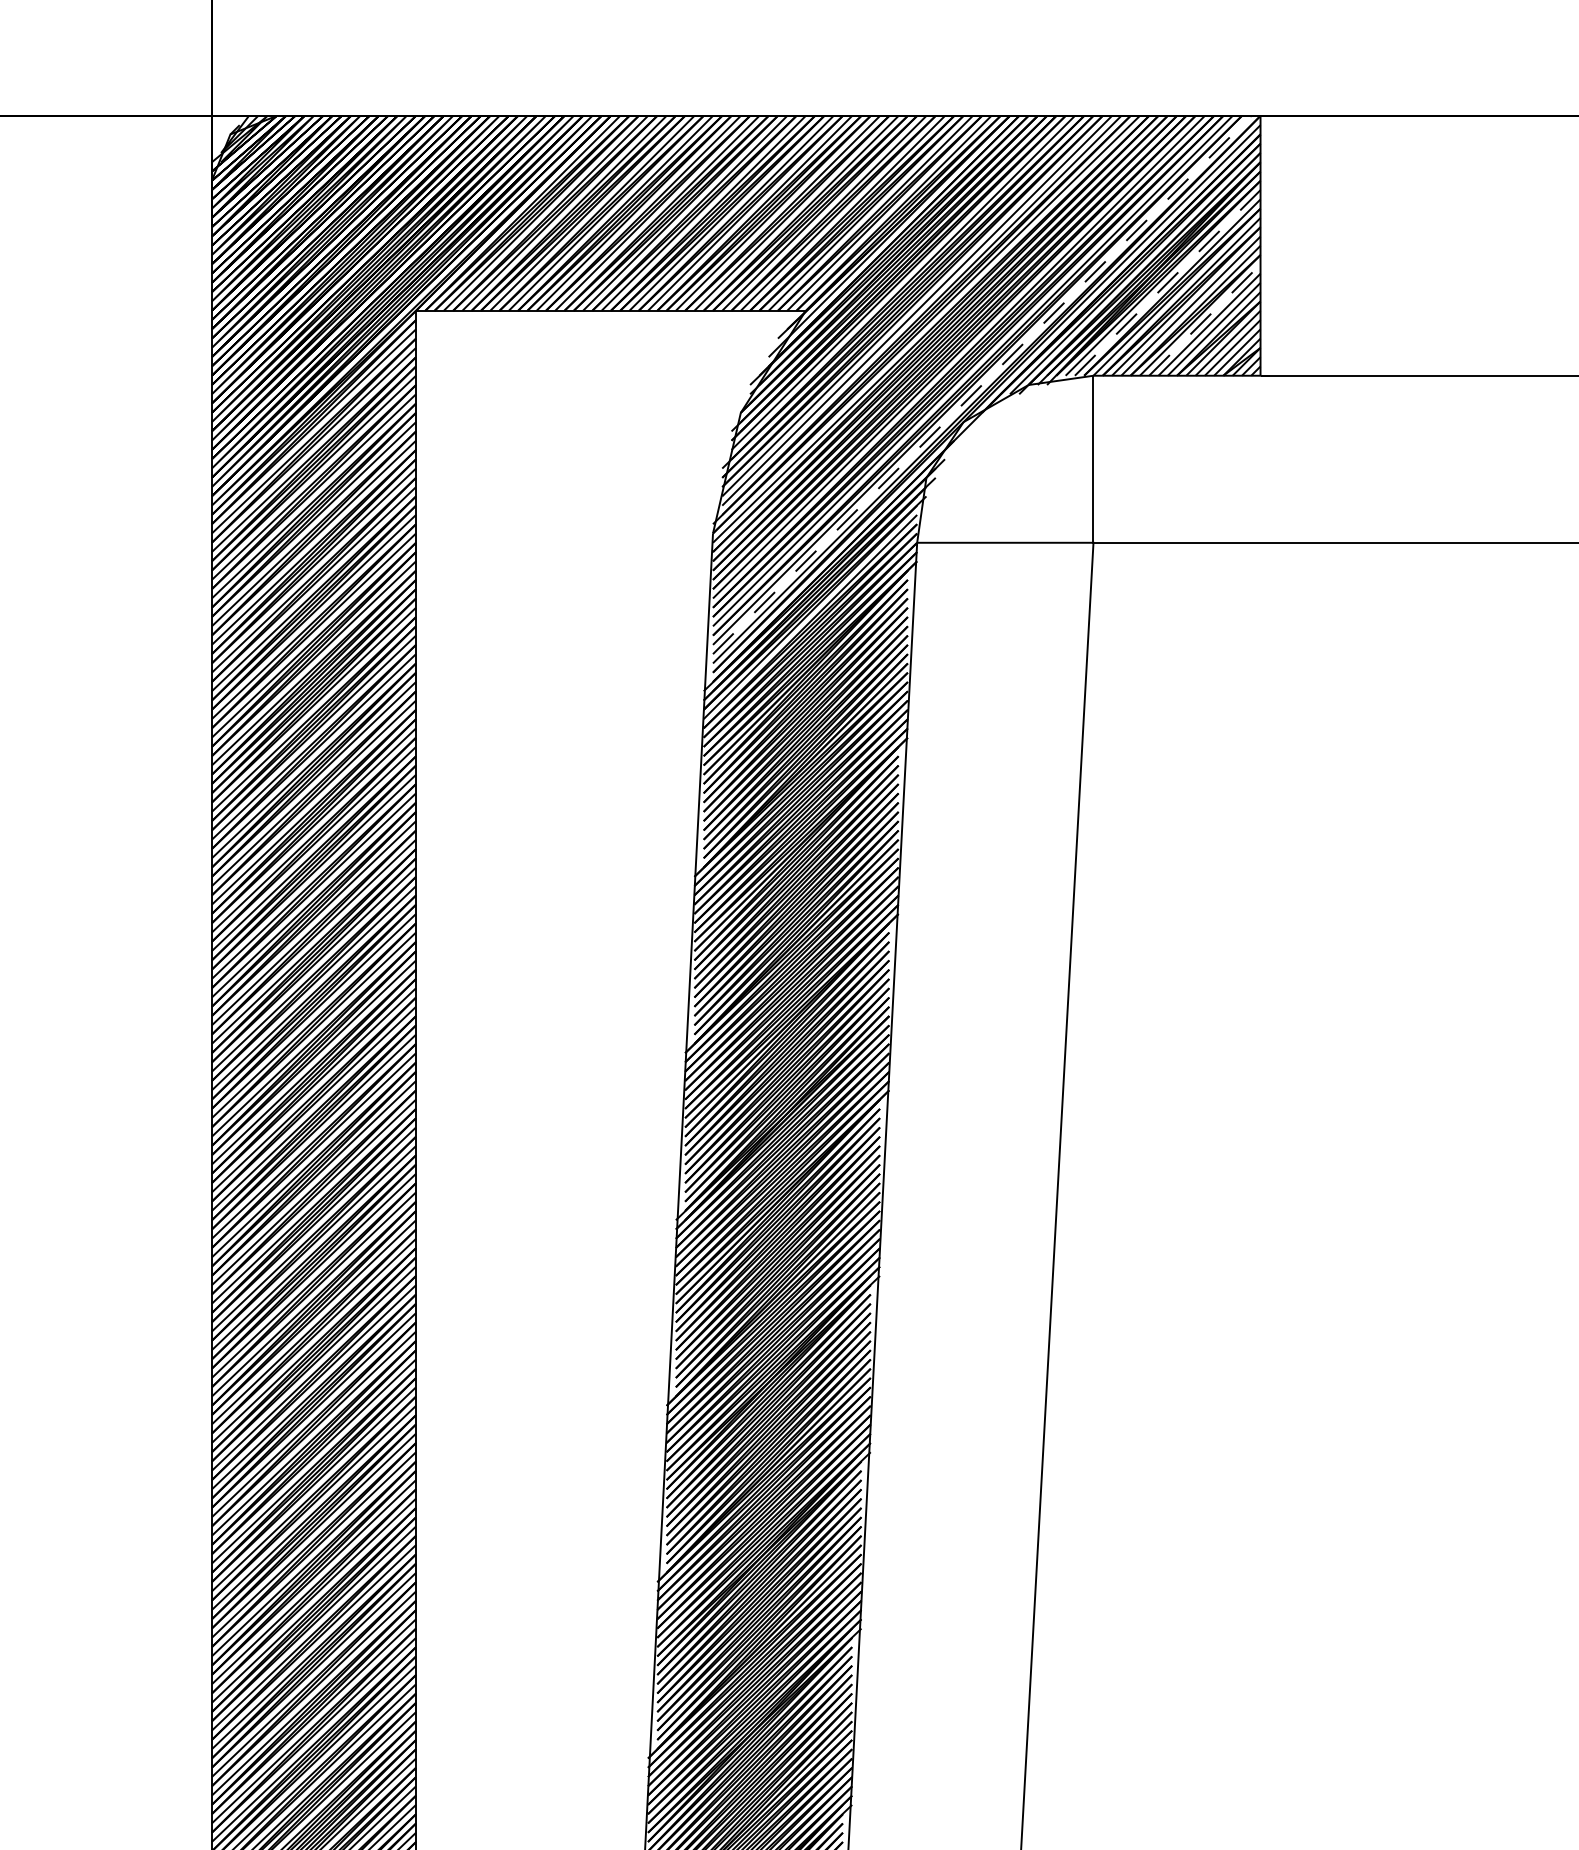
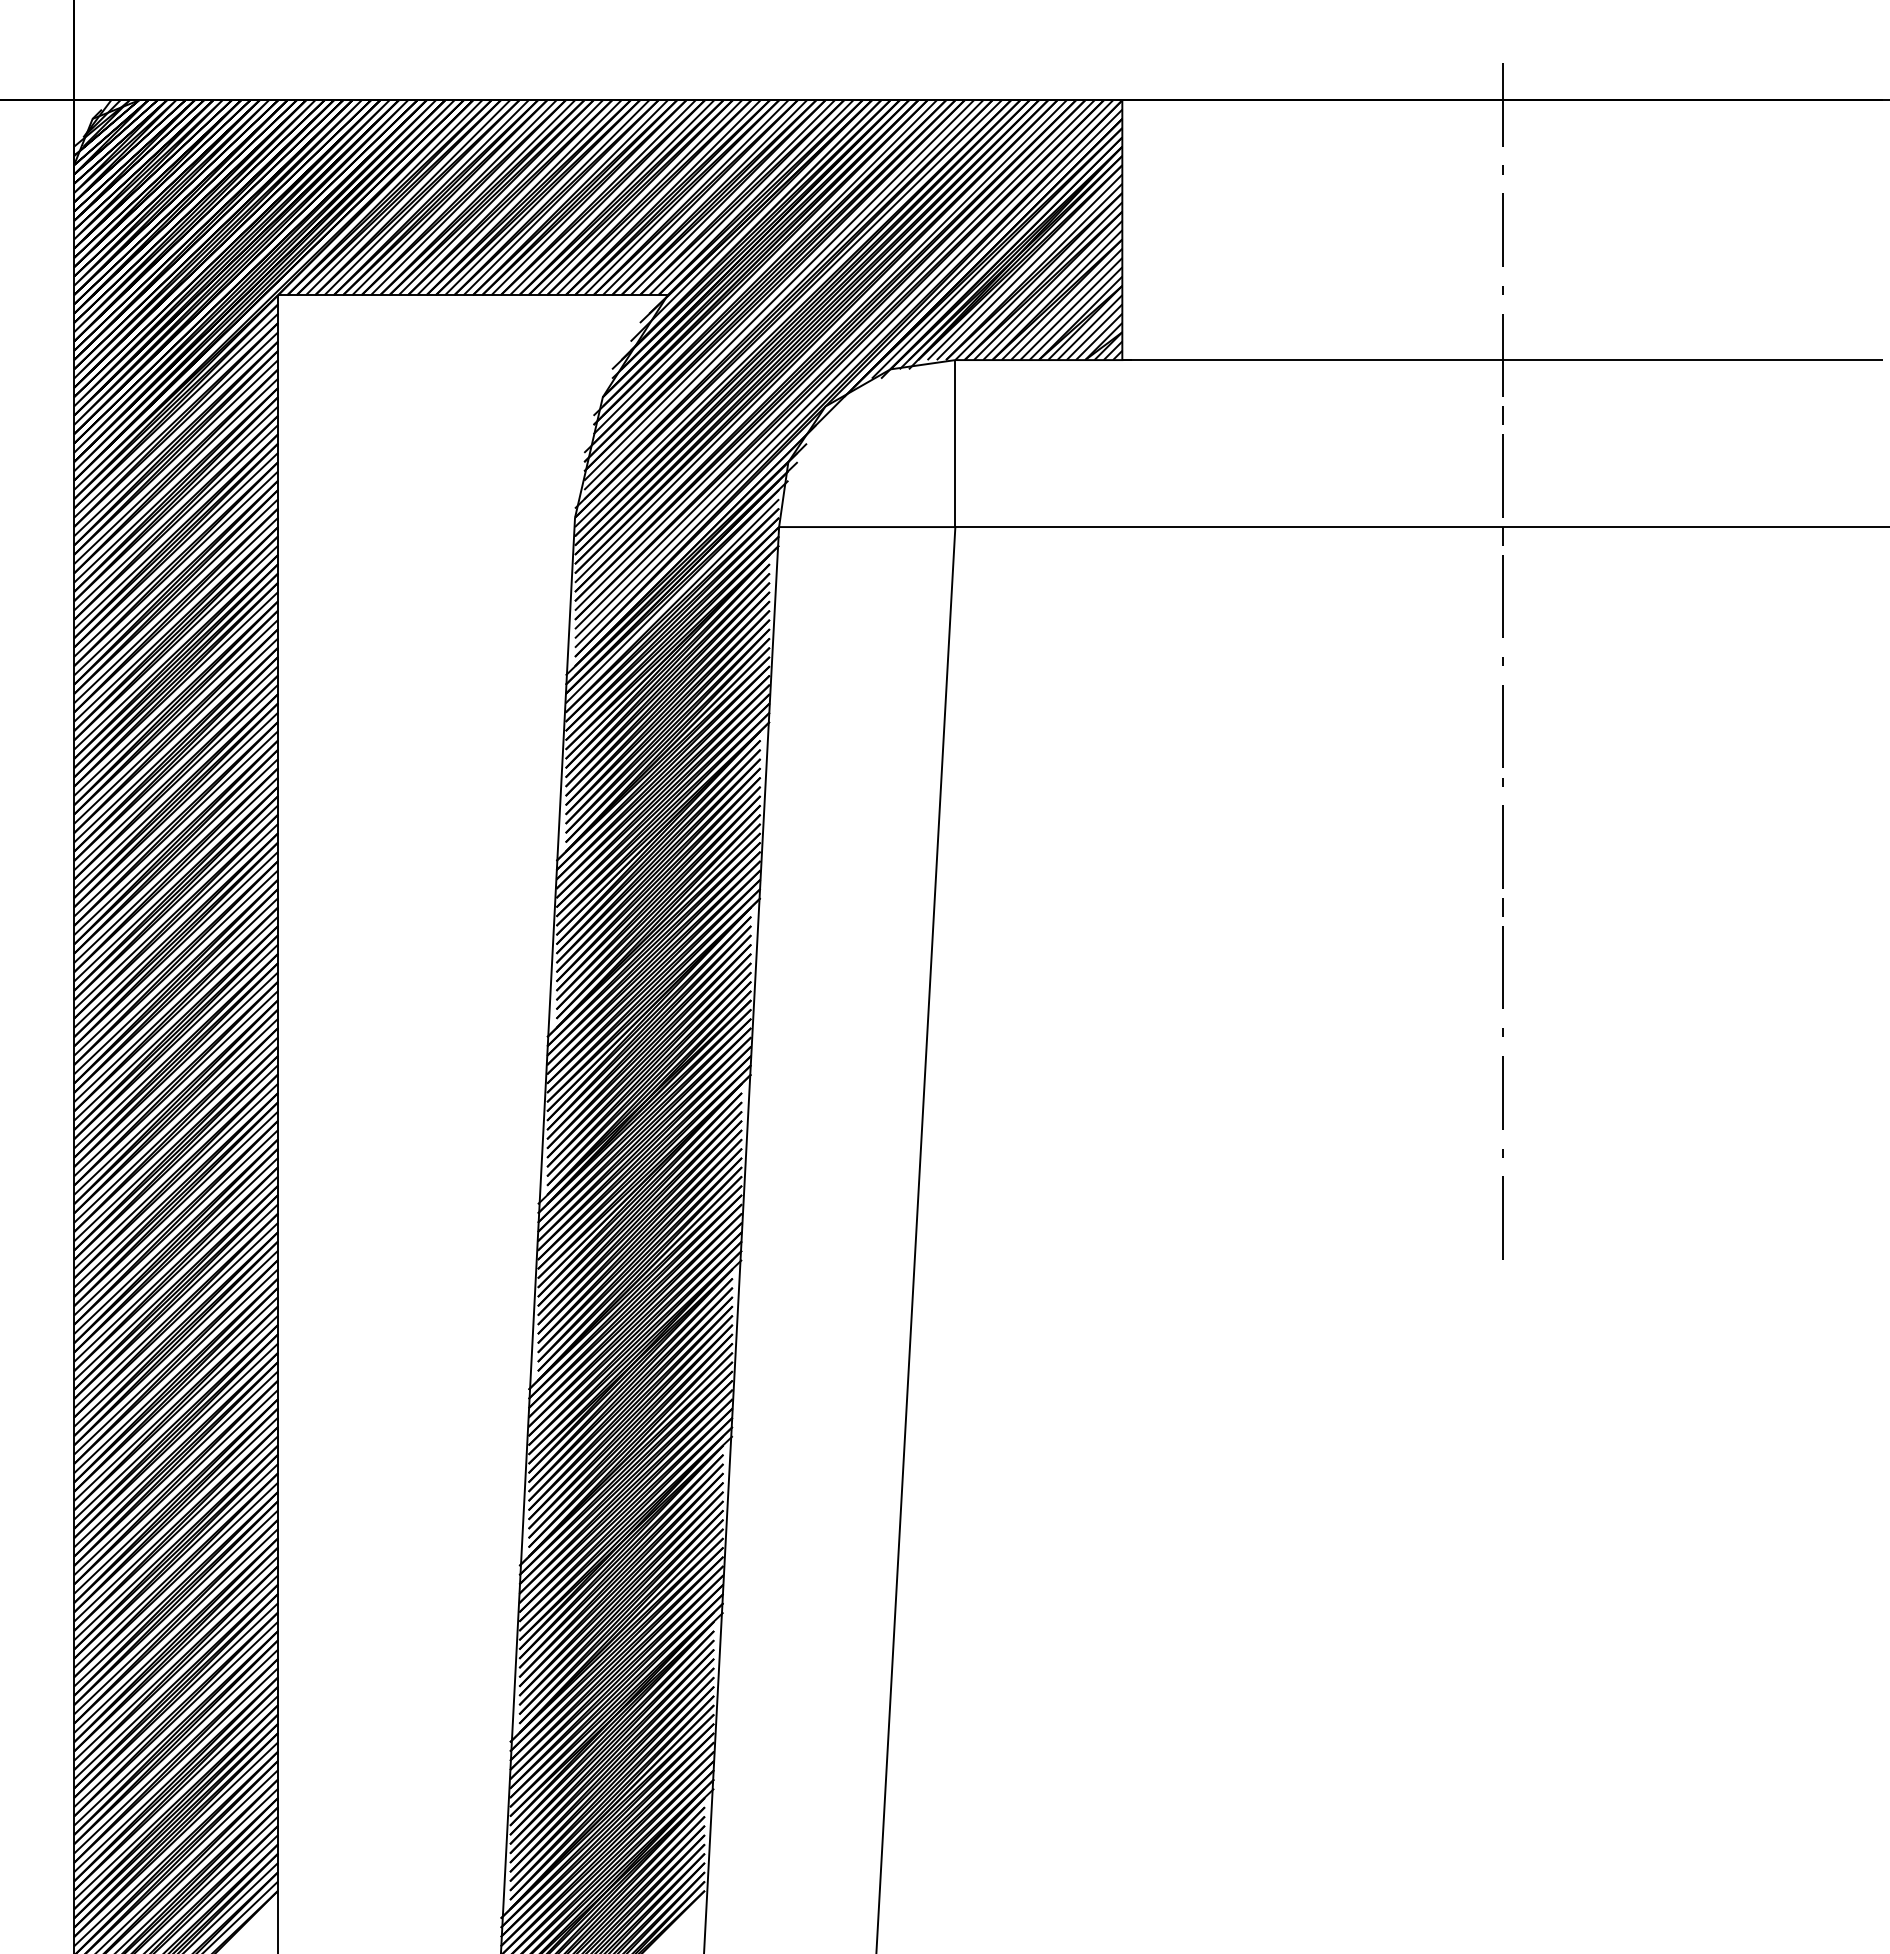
line: (1167, 282) -> (1029, 266), dashed -> solid
line: (1204, 320) -> (1066, 304), dashed -> solid
line: (982, 385) -> (844, 369), dashed -> solid

